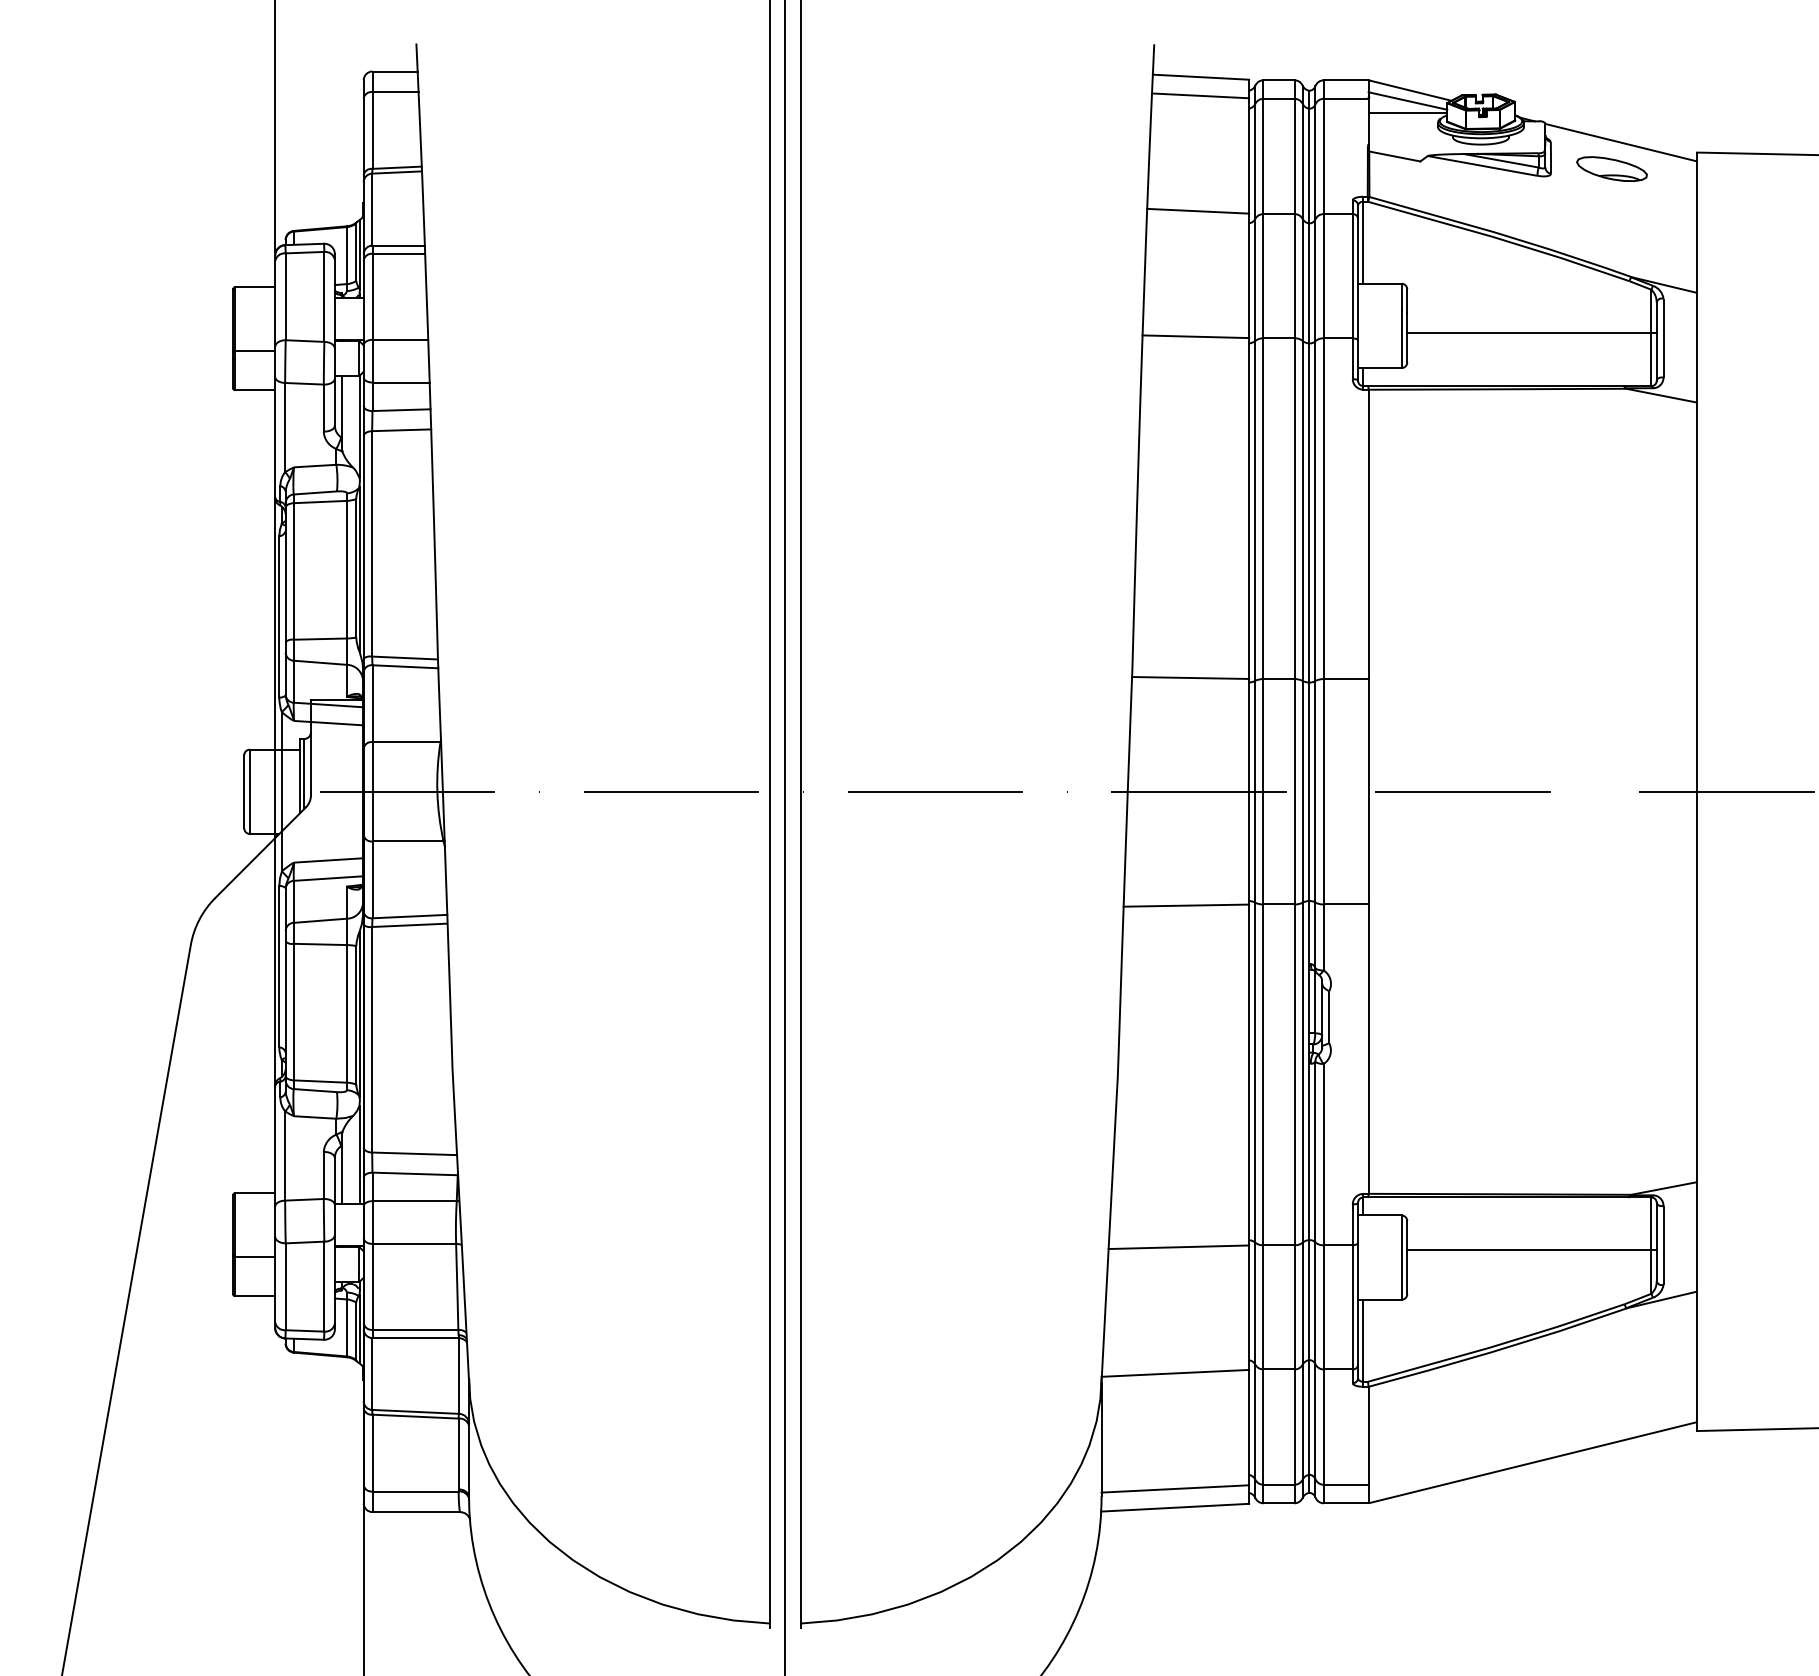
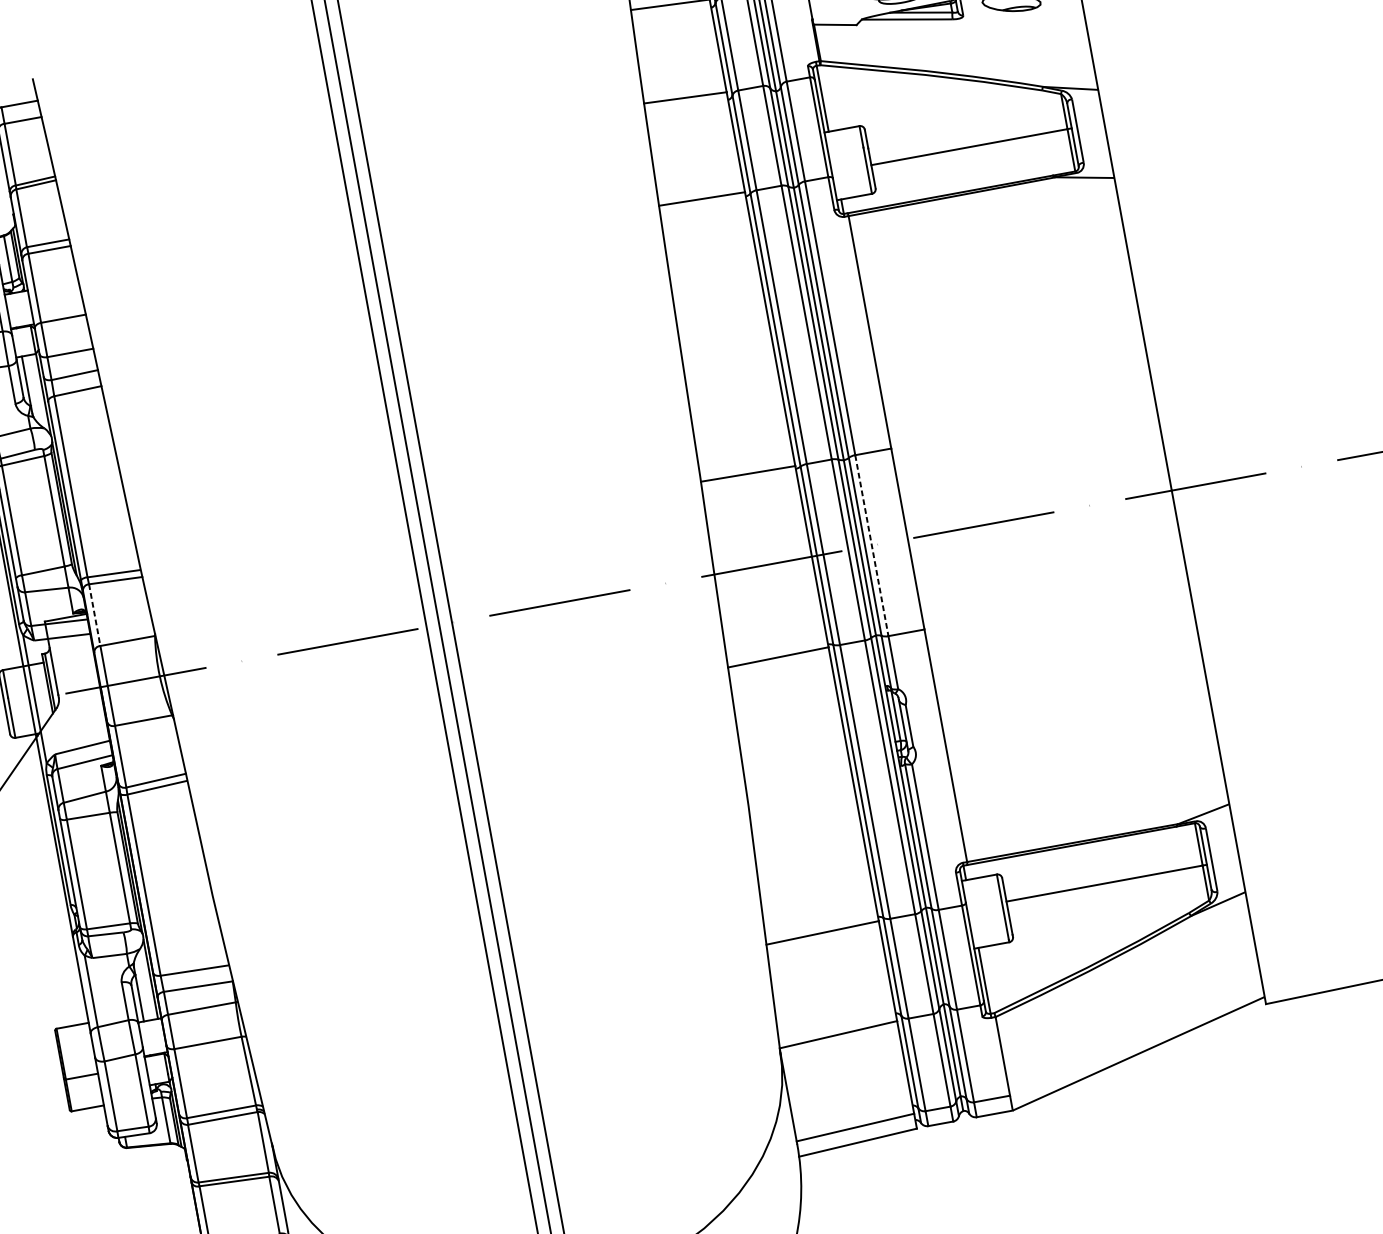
line: (372, 704) -> (94, 615), solid -> dashed
line: (1323, 791) -> (871, 545), solid -> dashed

